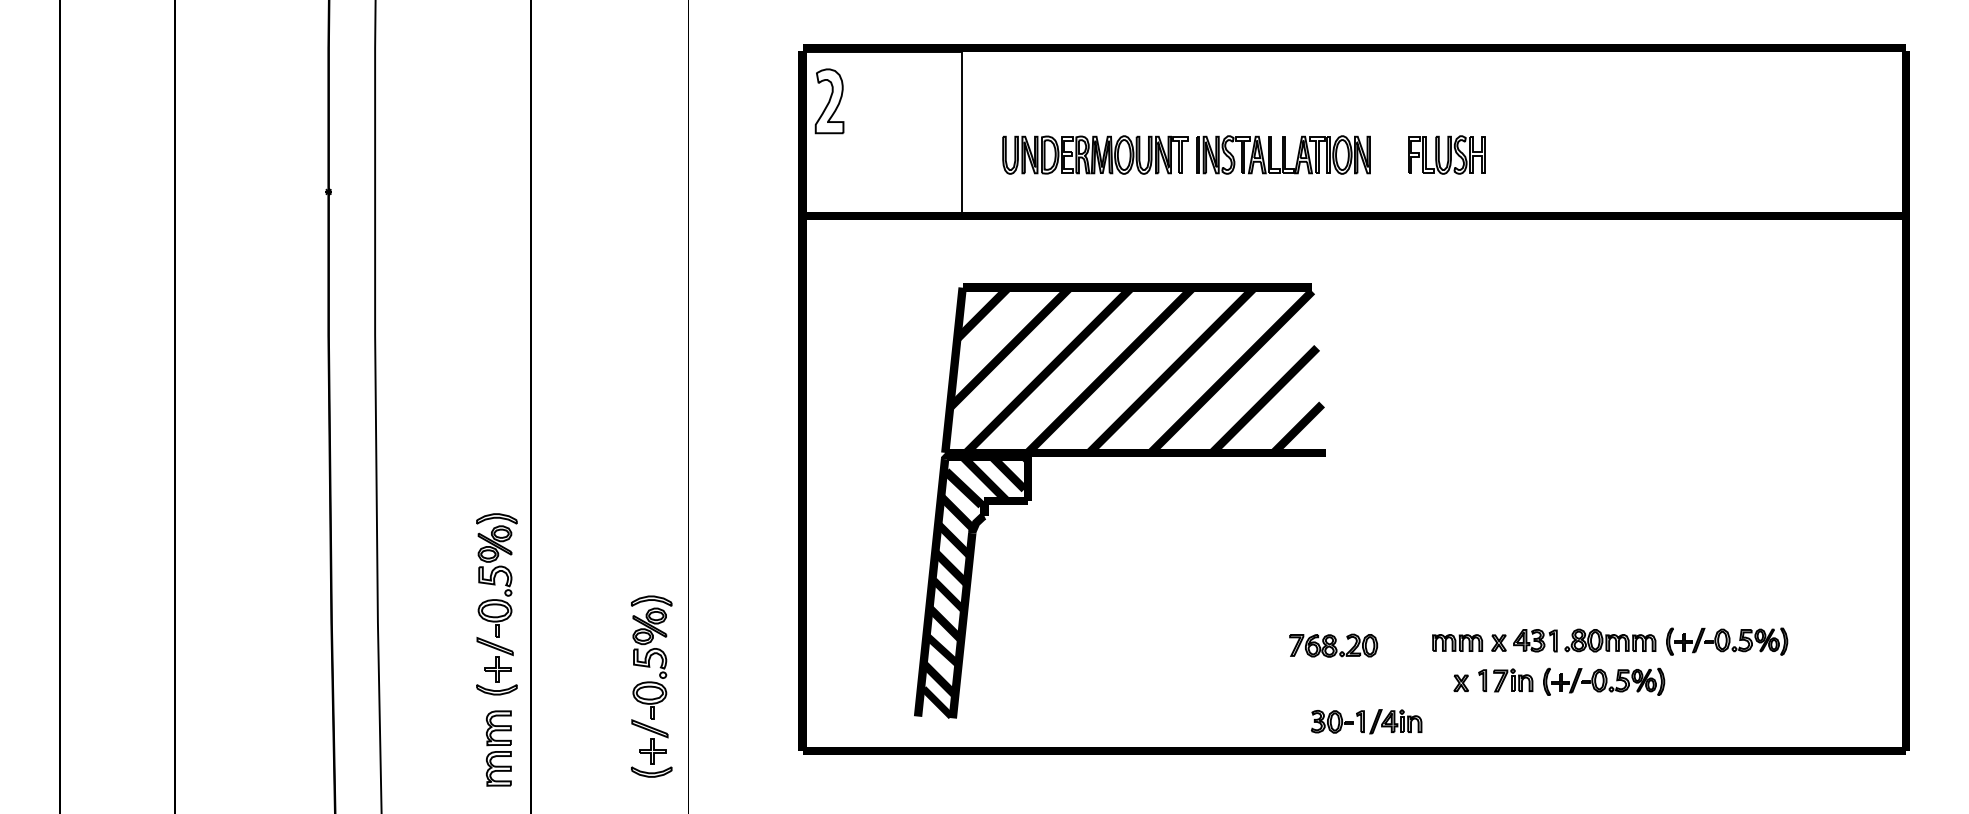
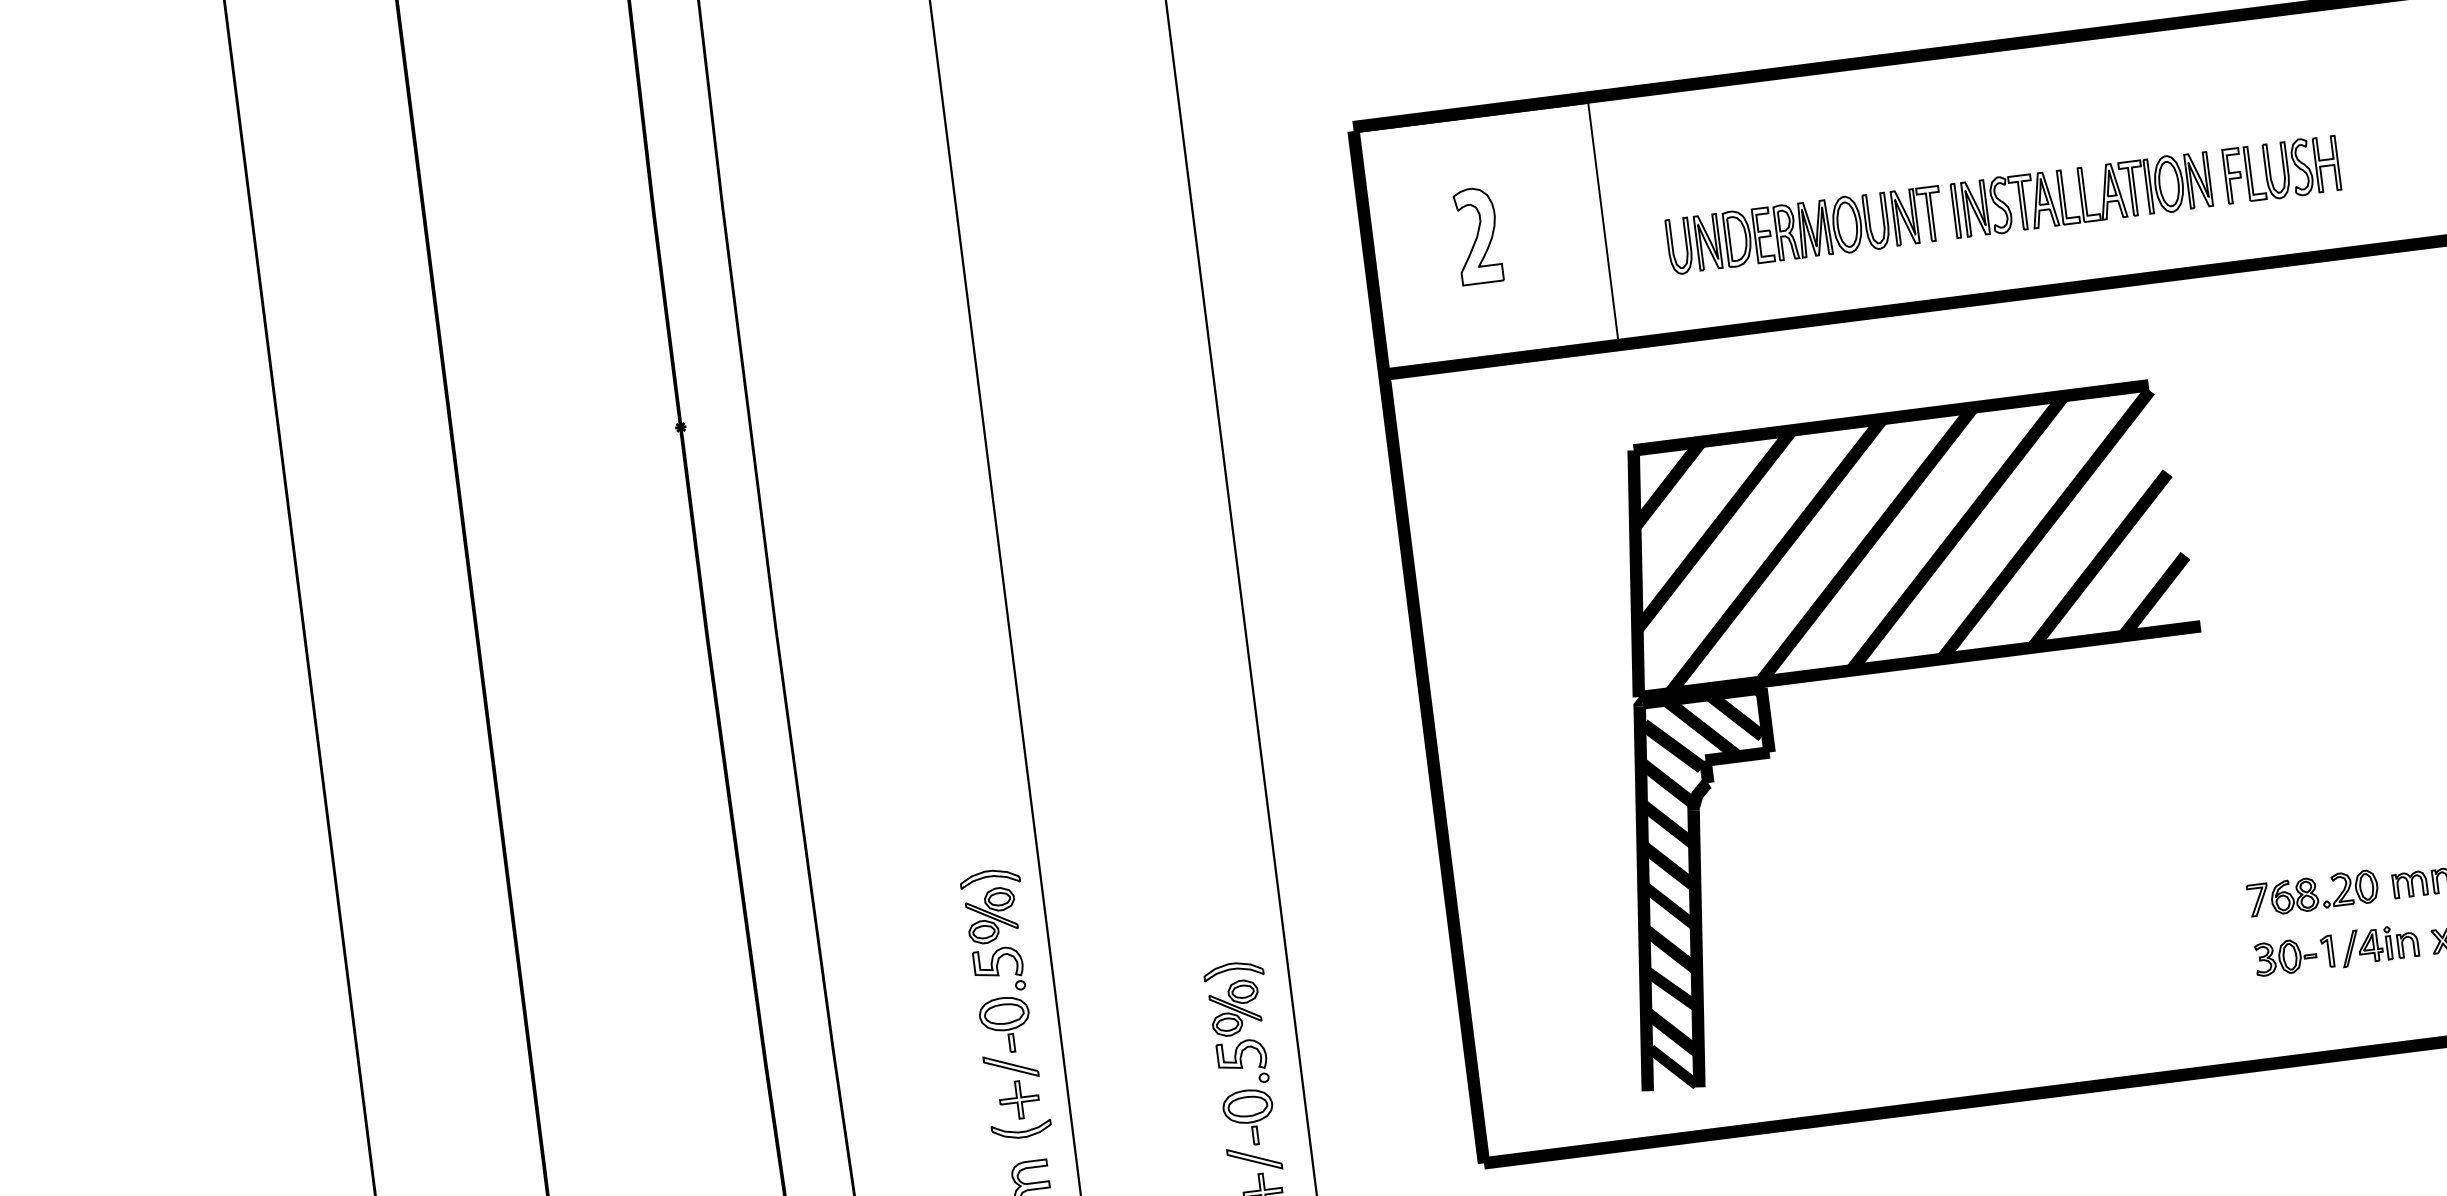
part: (829, 101) -> (1477, 236), moved
part: (1446, 154) -> (2281, 169), moved
part: (1333, 645) -> (2312, 893), moved
part: (1366, 721) -> (2336, 950), moved

